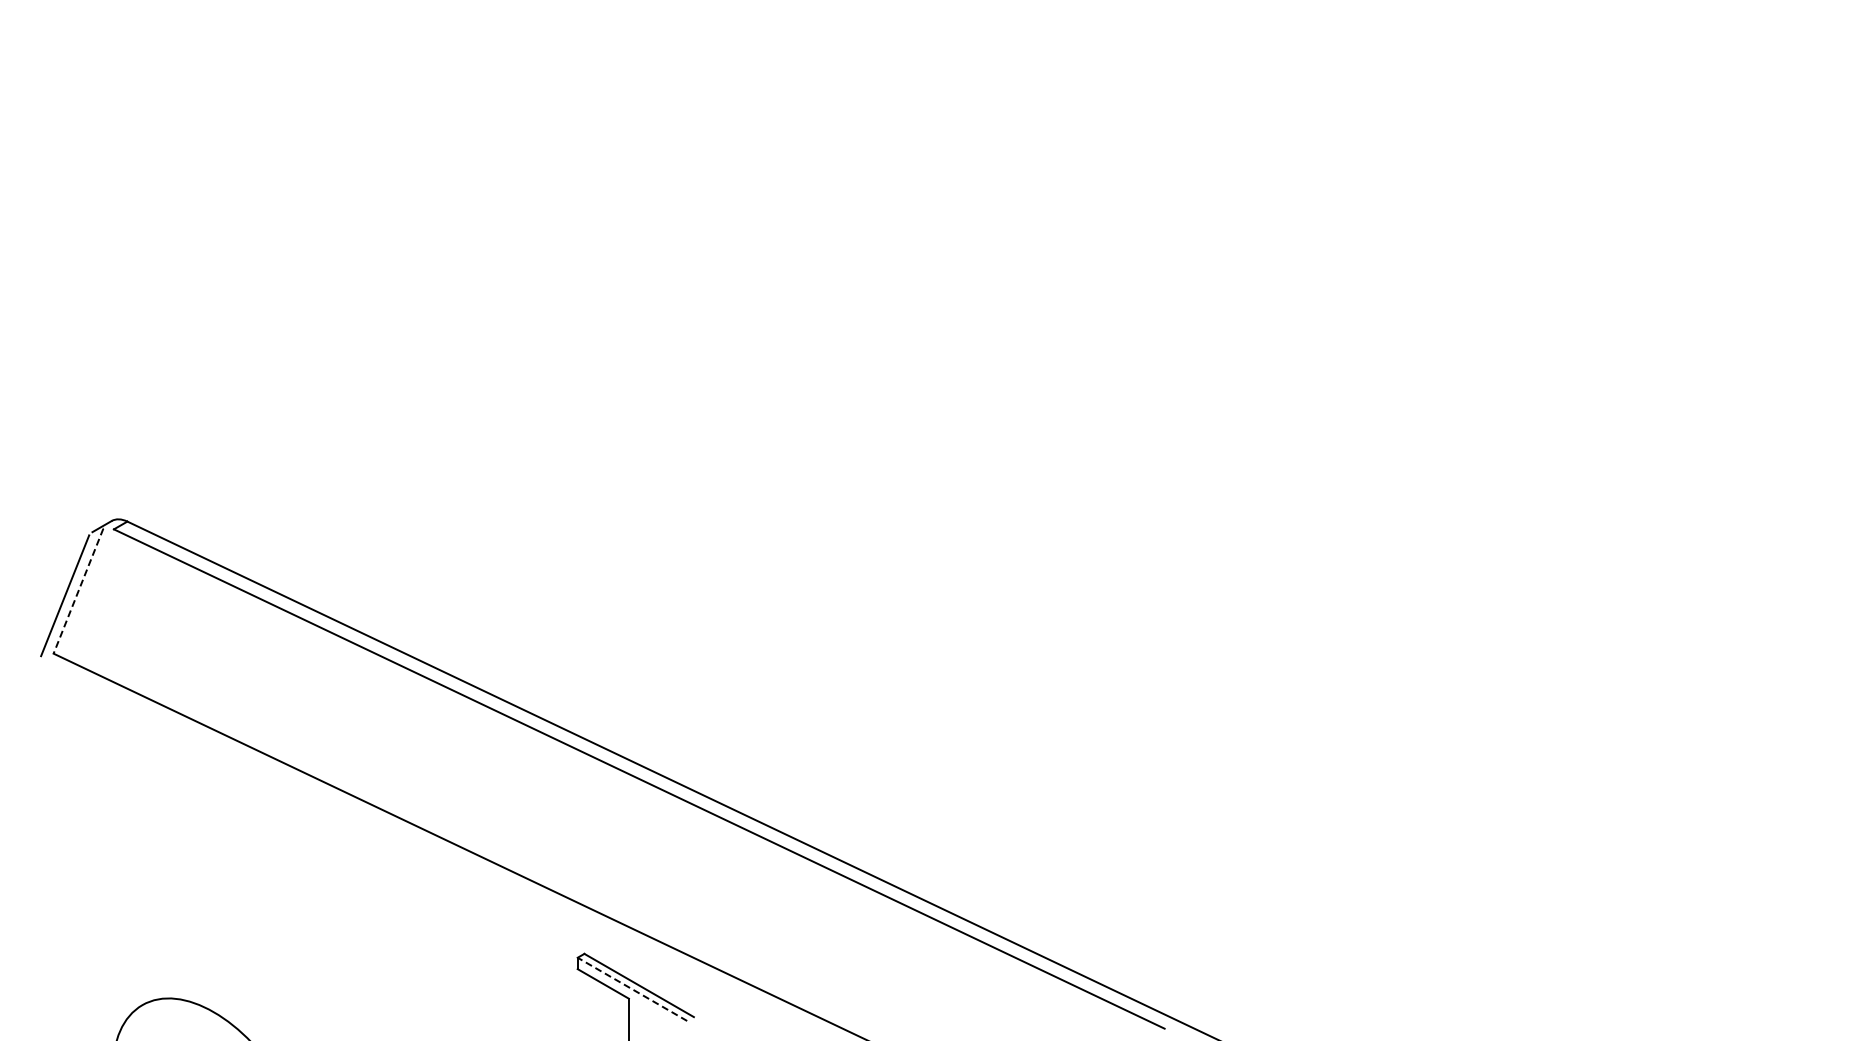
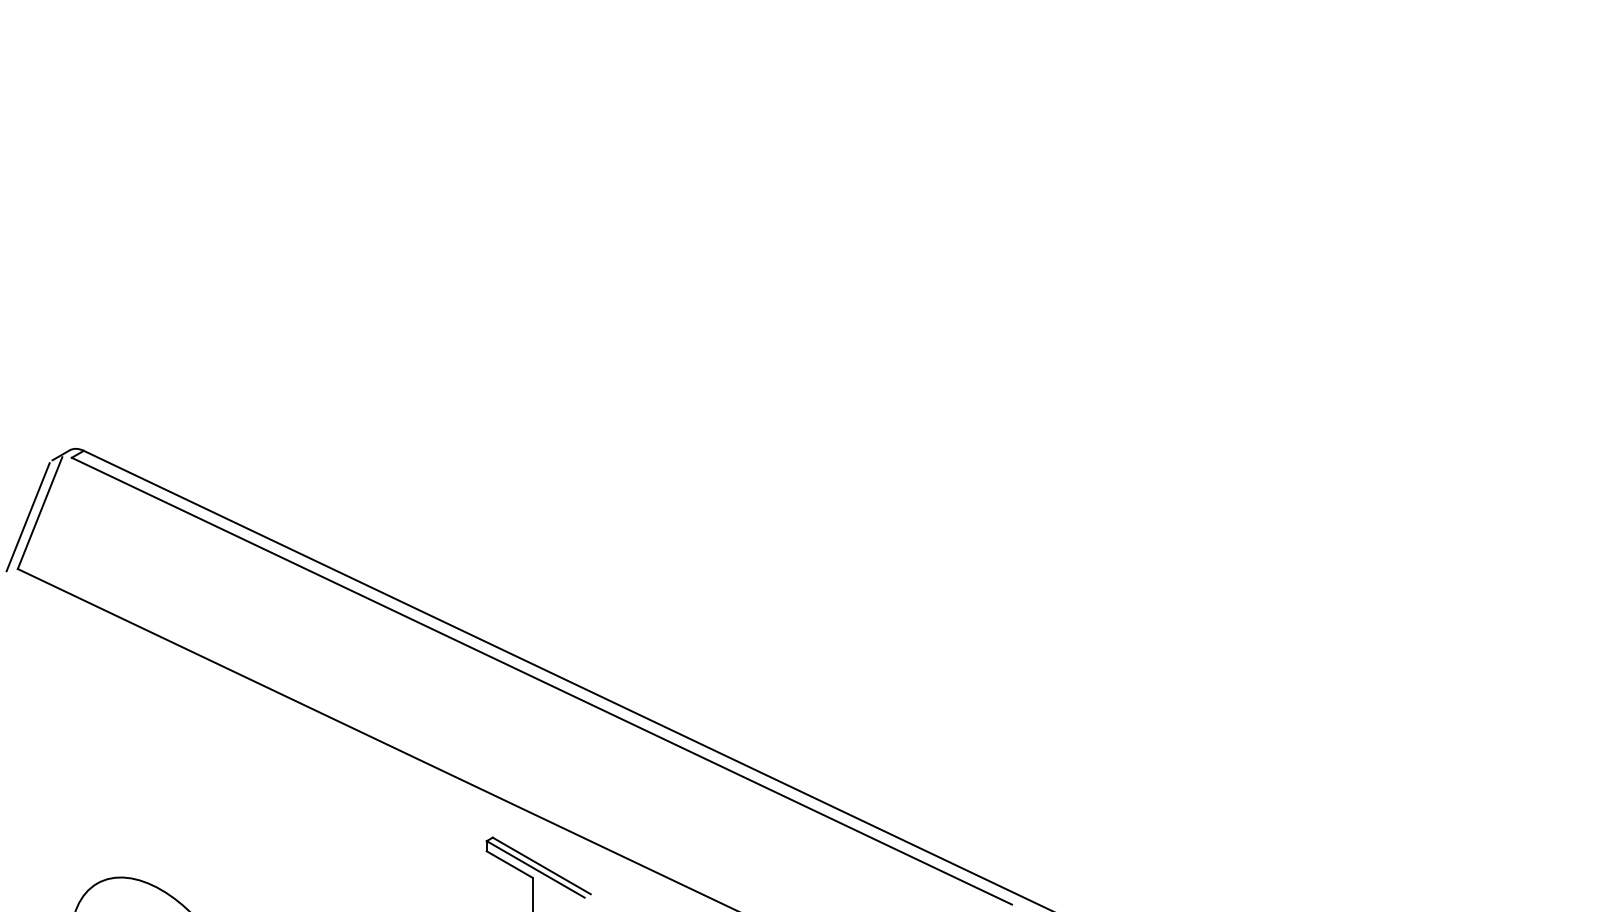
line: (78, 591) -> (40, 513), dashed -> solid
line: (632, 989) -> (535, 869), dashed -> solid

